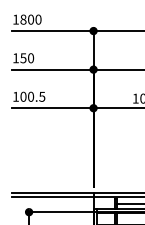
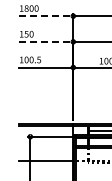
line: (53, 31) -> (46, 16), solid -> dashed
line: (53, 69) -> (46, 41), solid -> dashed

